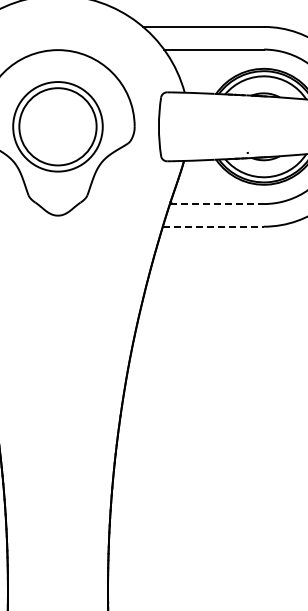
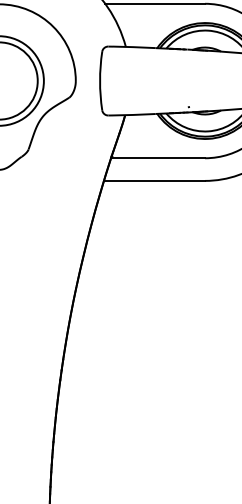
line: (217, 204) -> (158, 158), dashed -> solid
line: (213, 226) -> (154, 180), dashed -> solid

